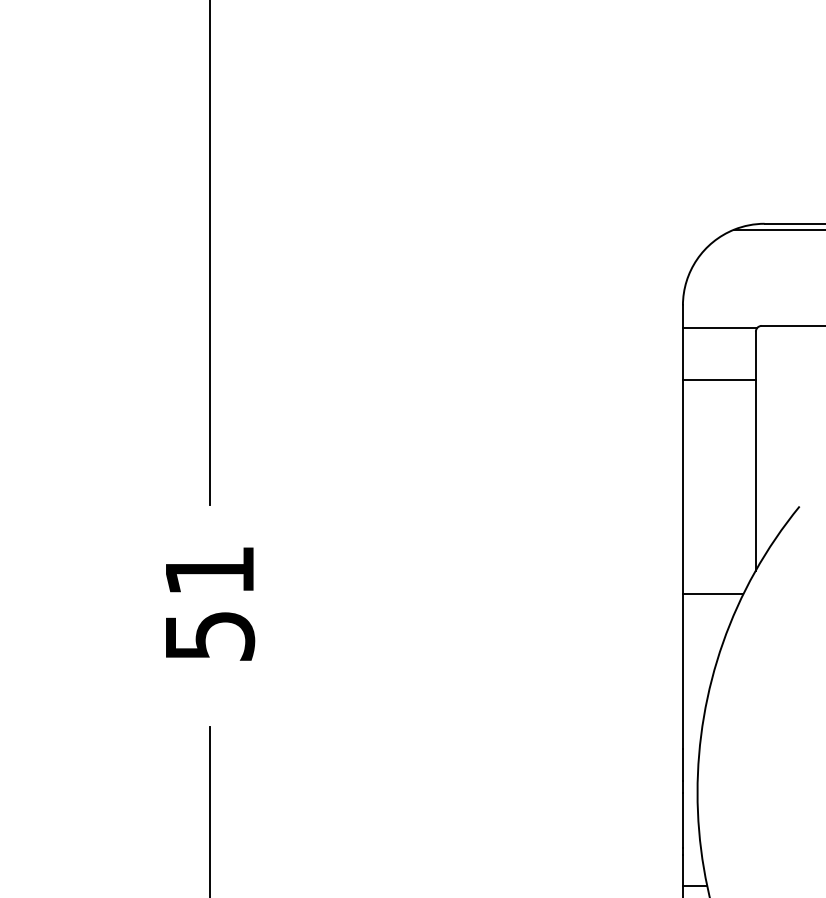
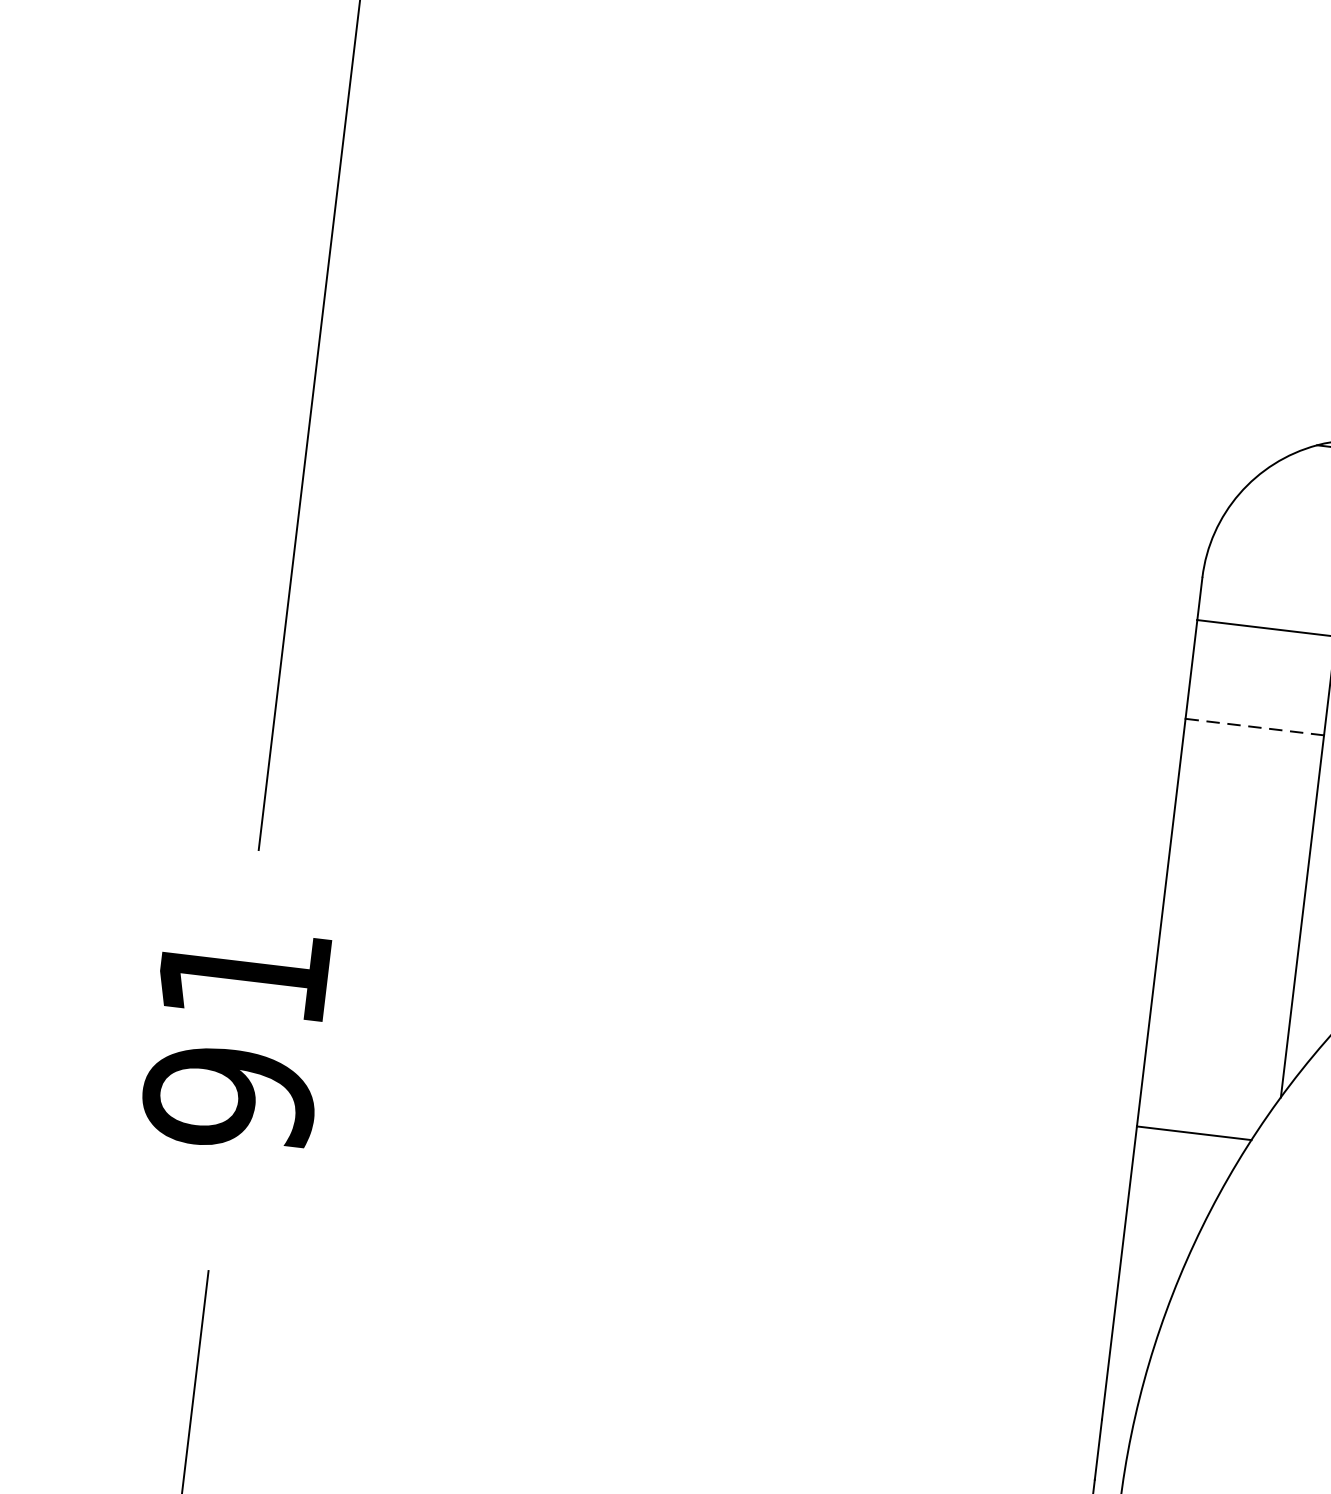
line: (719, 379) -> (1255, 726), solid -> dashed
text: (209, 636) -> (228, 1099), 51 -> 91

